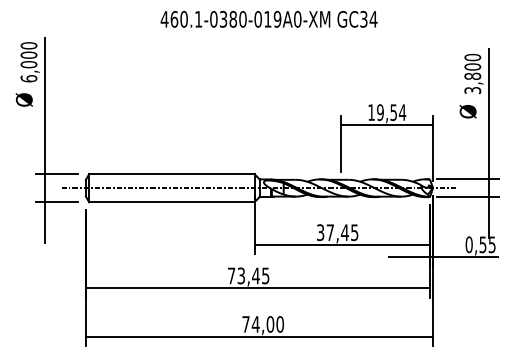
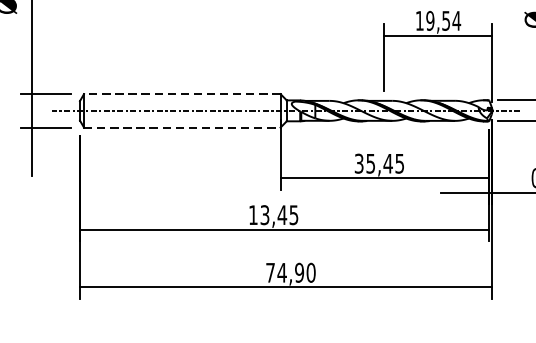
line: (171, 174) -> (181, 94), solid -> dashed
line: (171, 202) -> (181, 127), solid -> dashed
text: (329, 232) -> (369, 163), 37,45 -> 35,45
text: (231, 275) -> (253, 214), 73,45 -> 13,45
text: (270, 324) -> (299, 272), 74,00 -> 74,90

